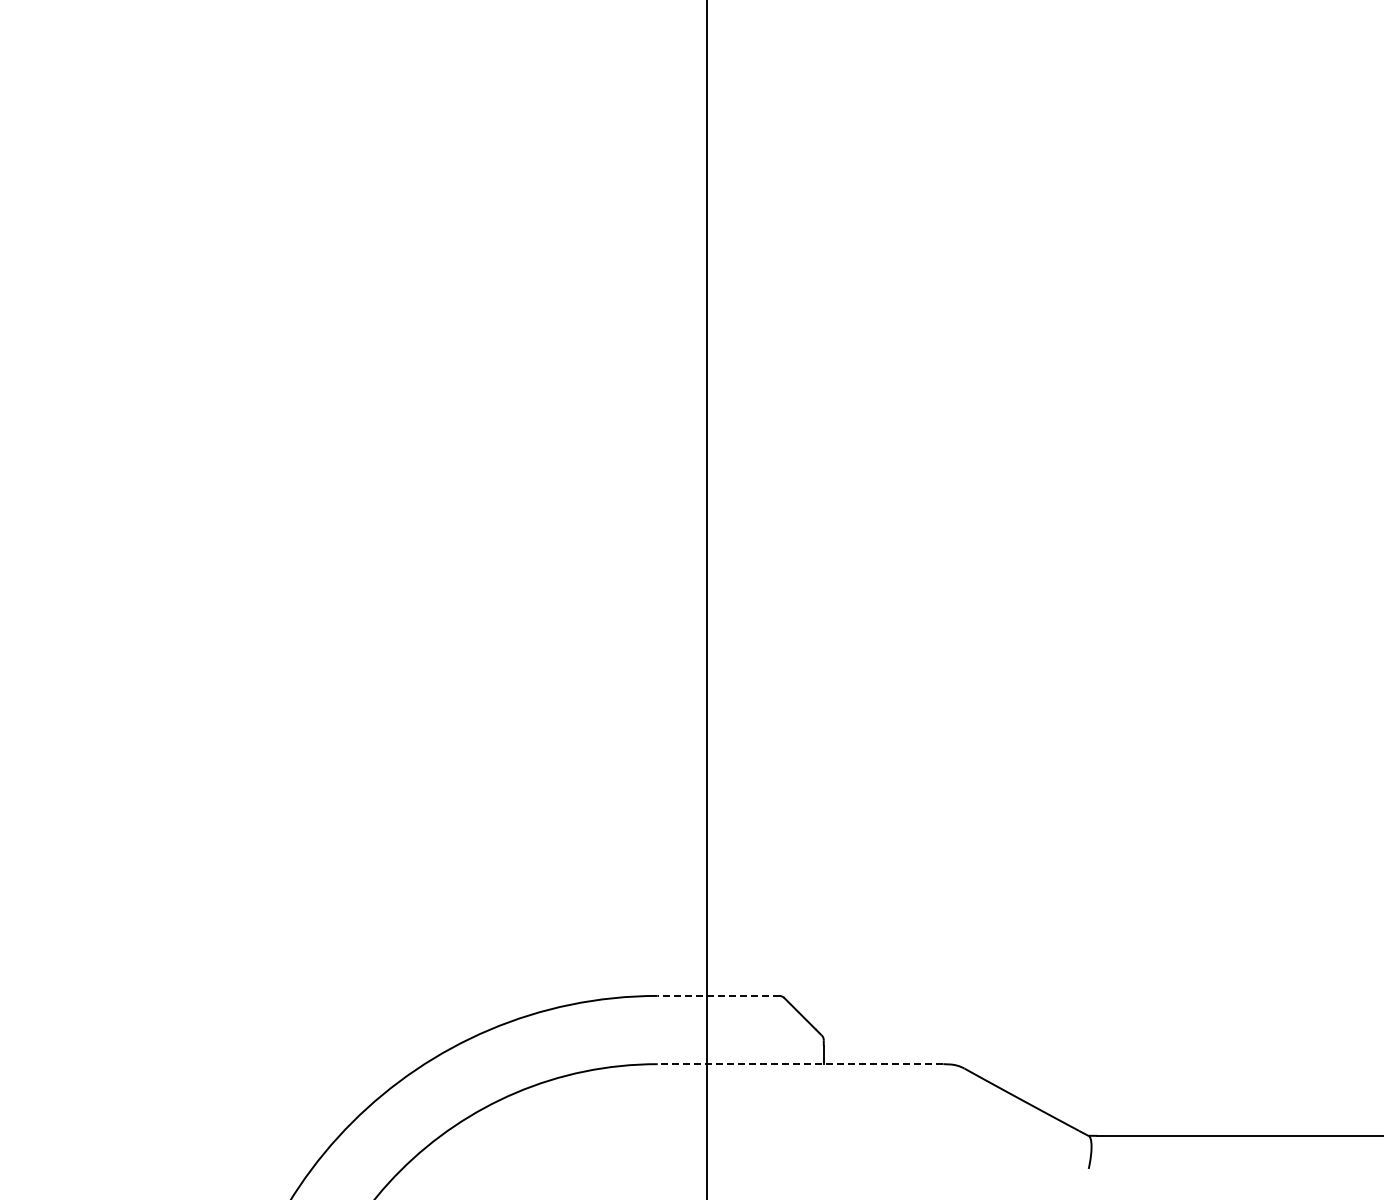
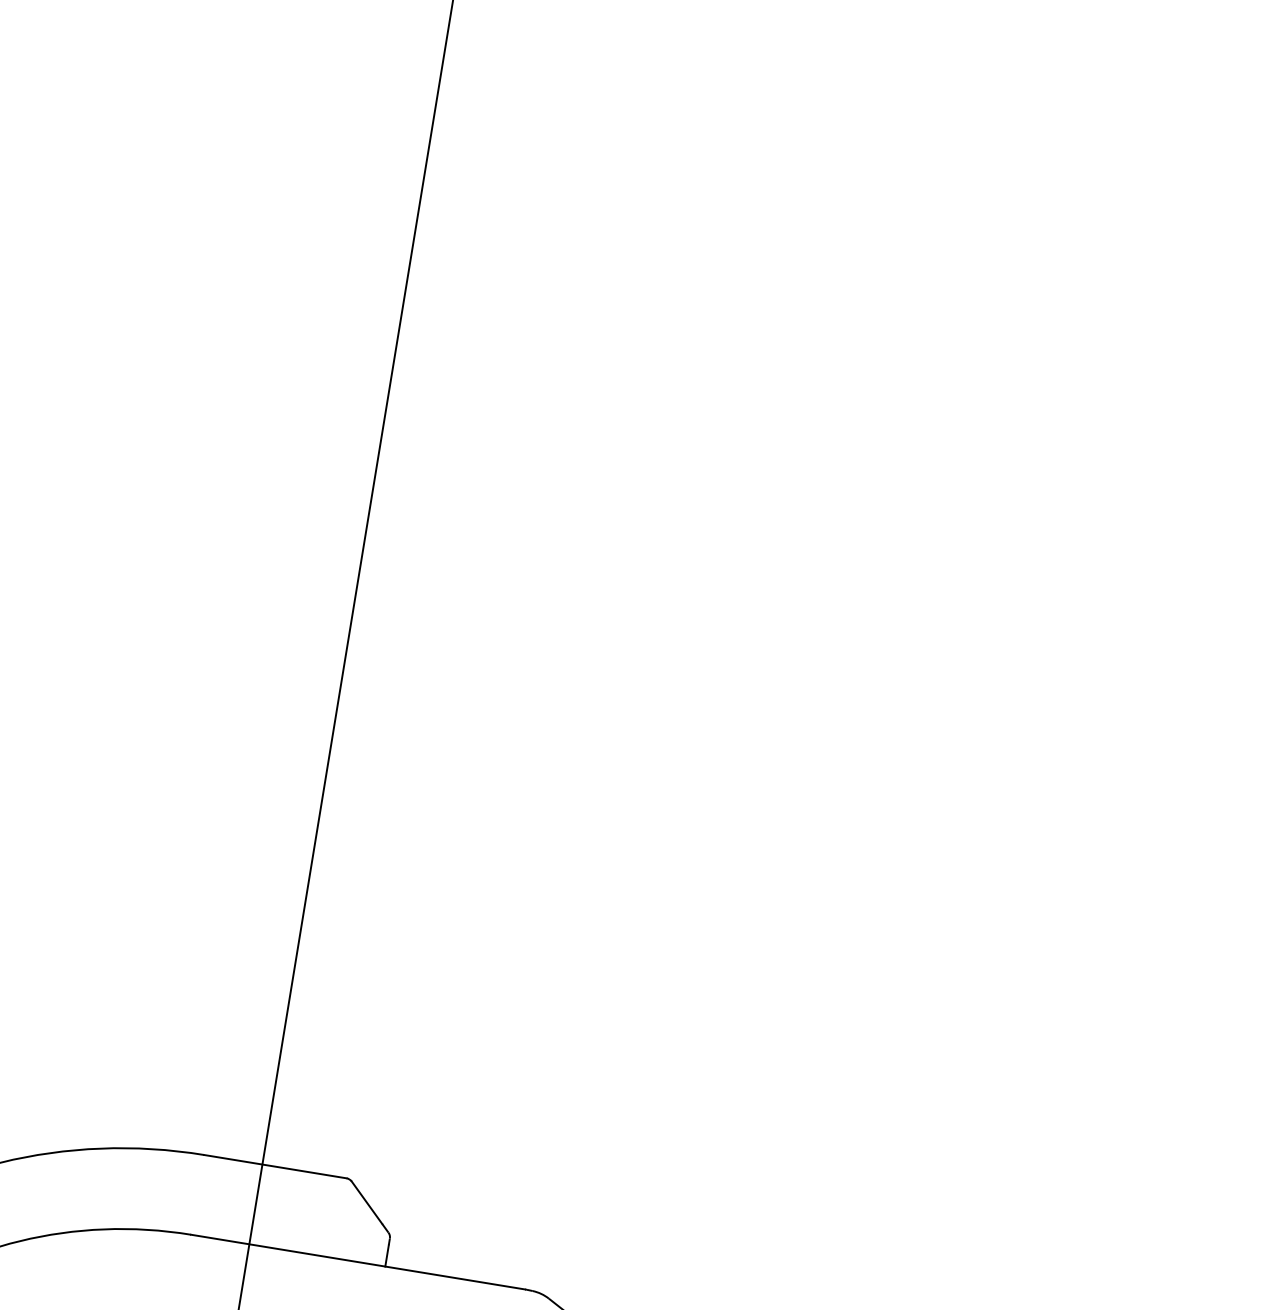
line: (718, 995) -> (275, 1166), dashed -> solid
line: (800, 1064) -> (358, 1262), dashed -> solid

